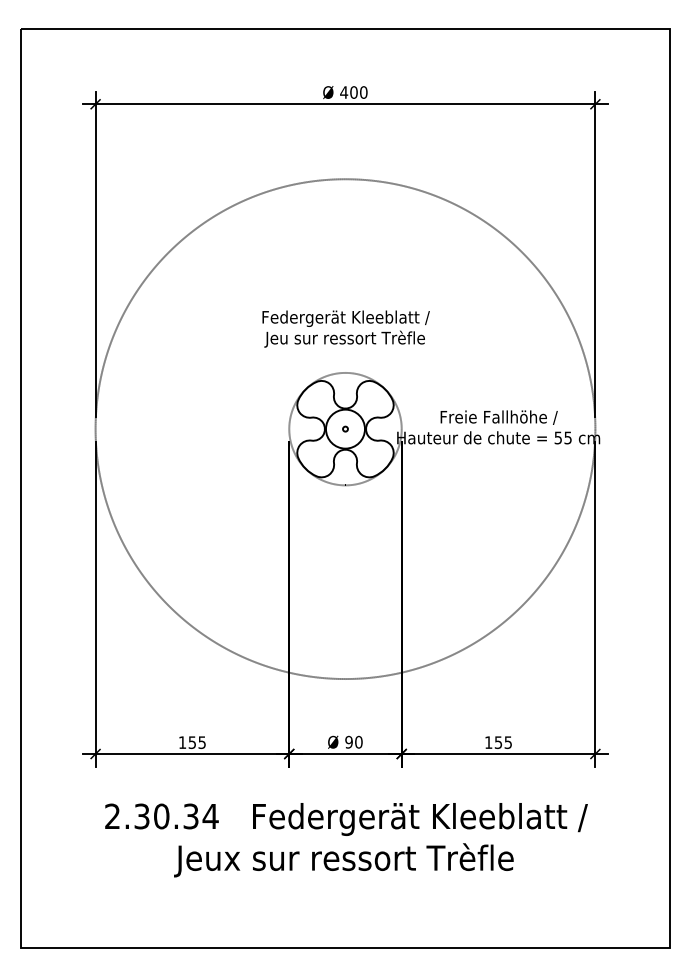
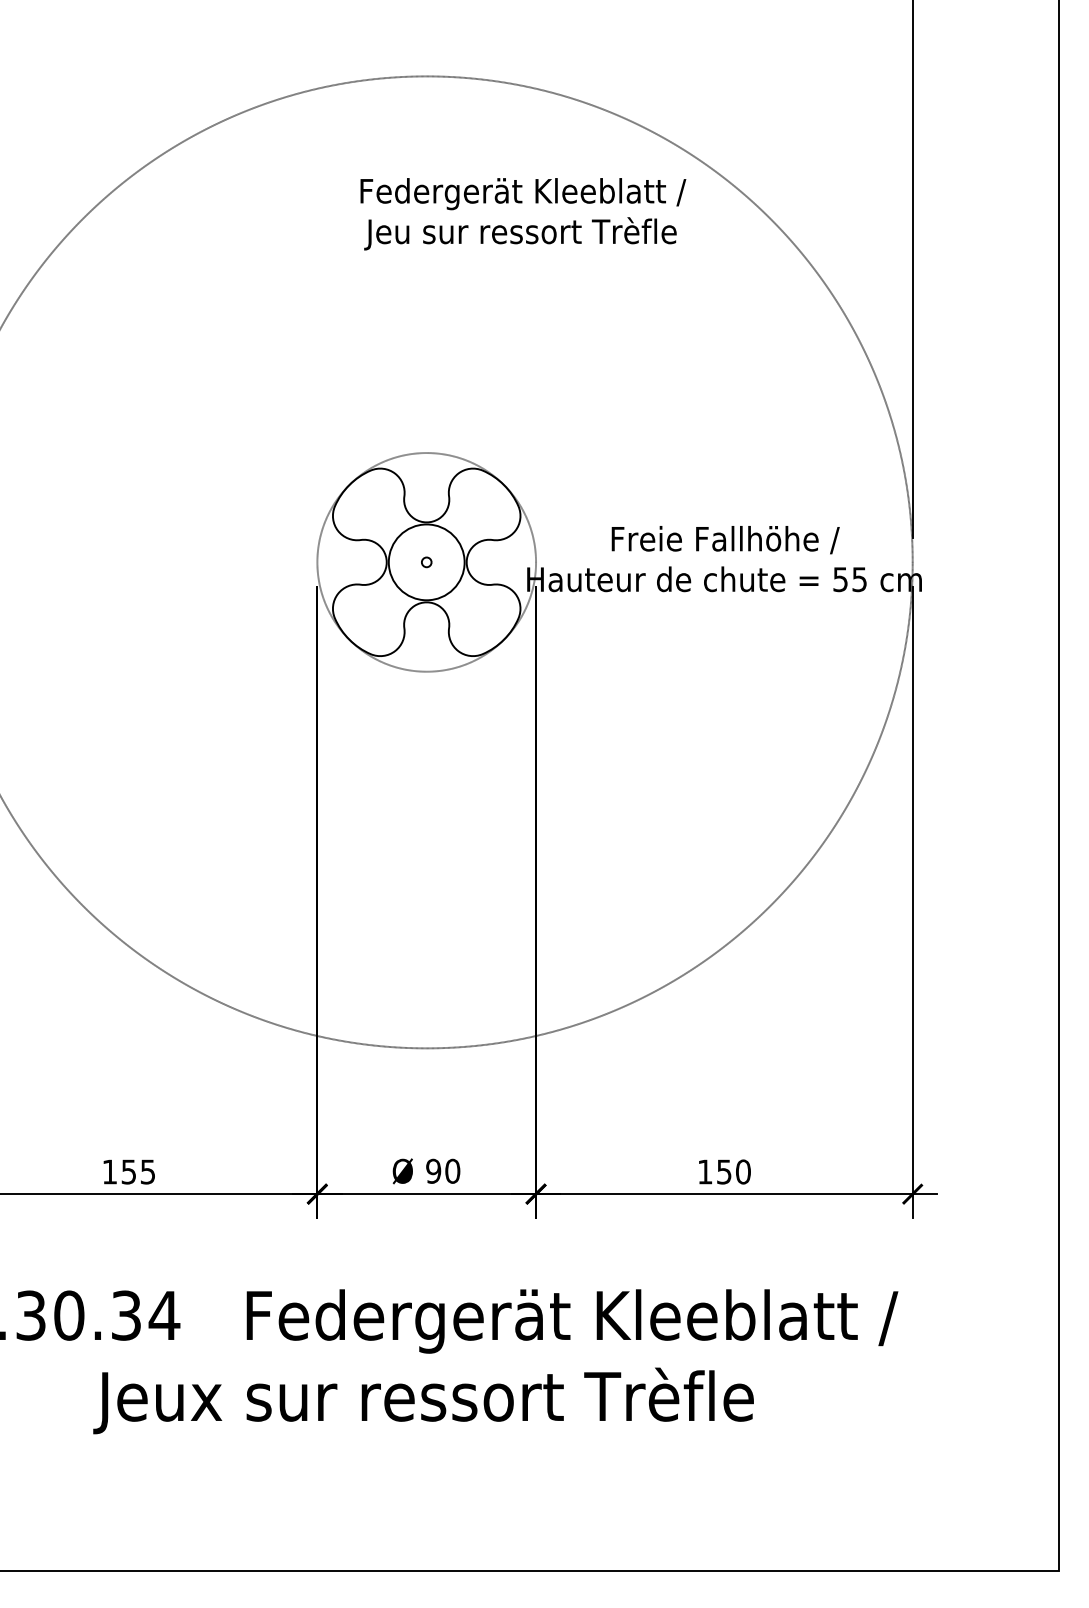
text: (345, 328) -> (522, 213), moved
text: (508, 742) -> (743, 1171), 155 -> 150

